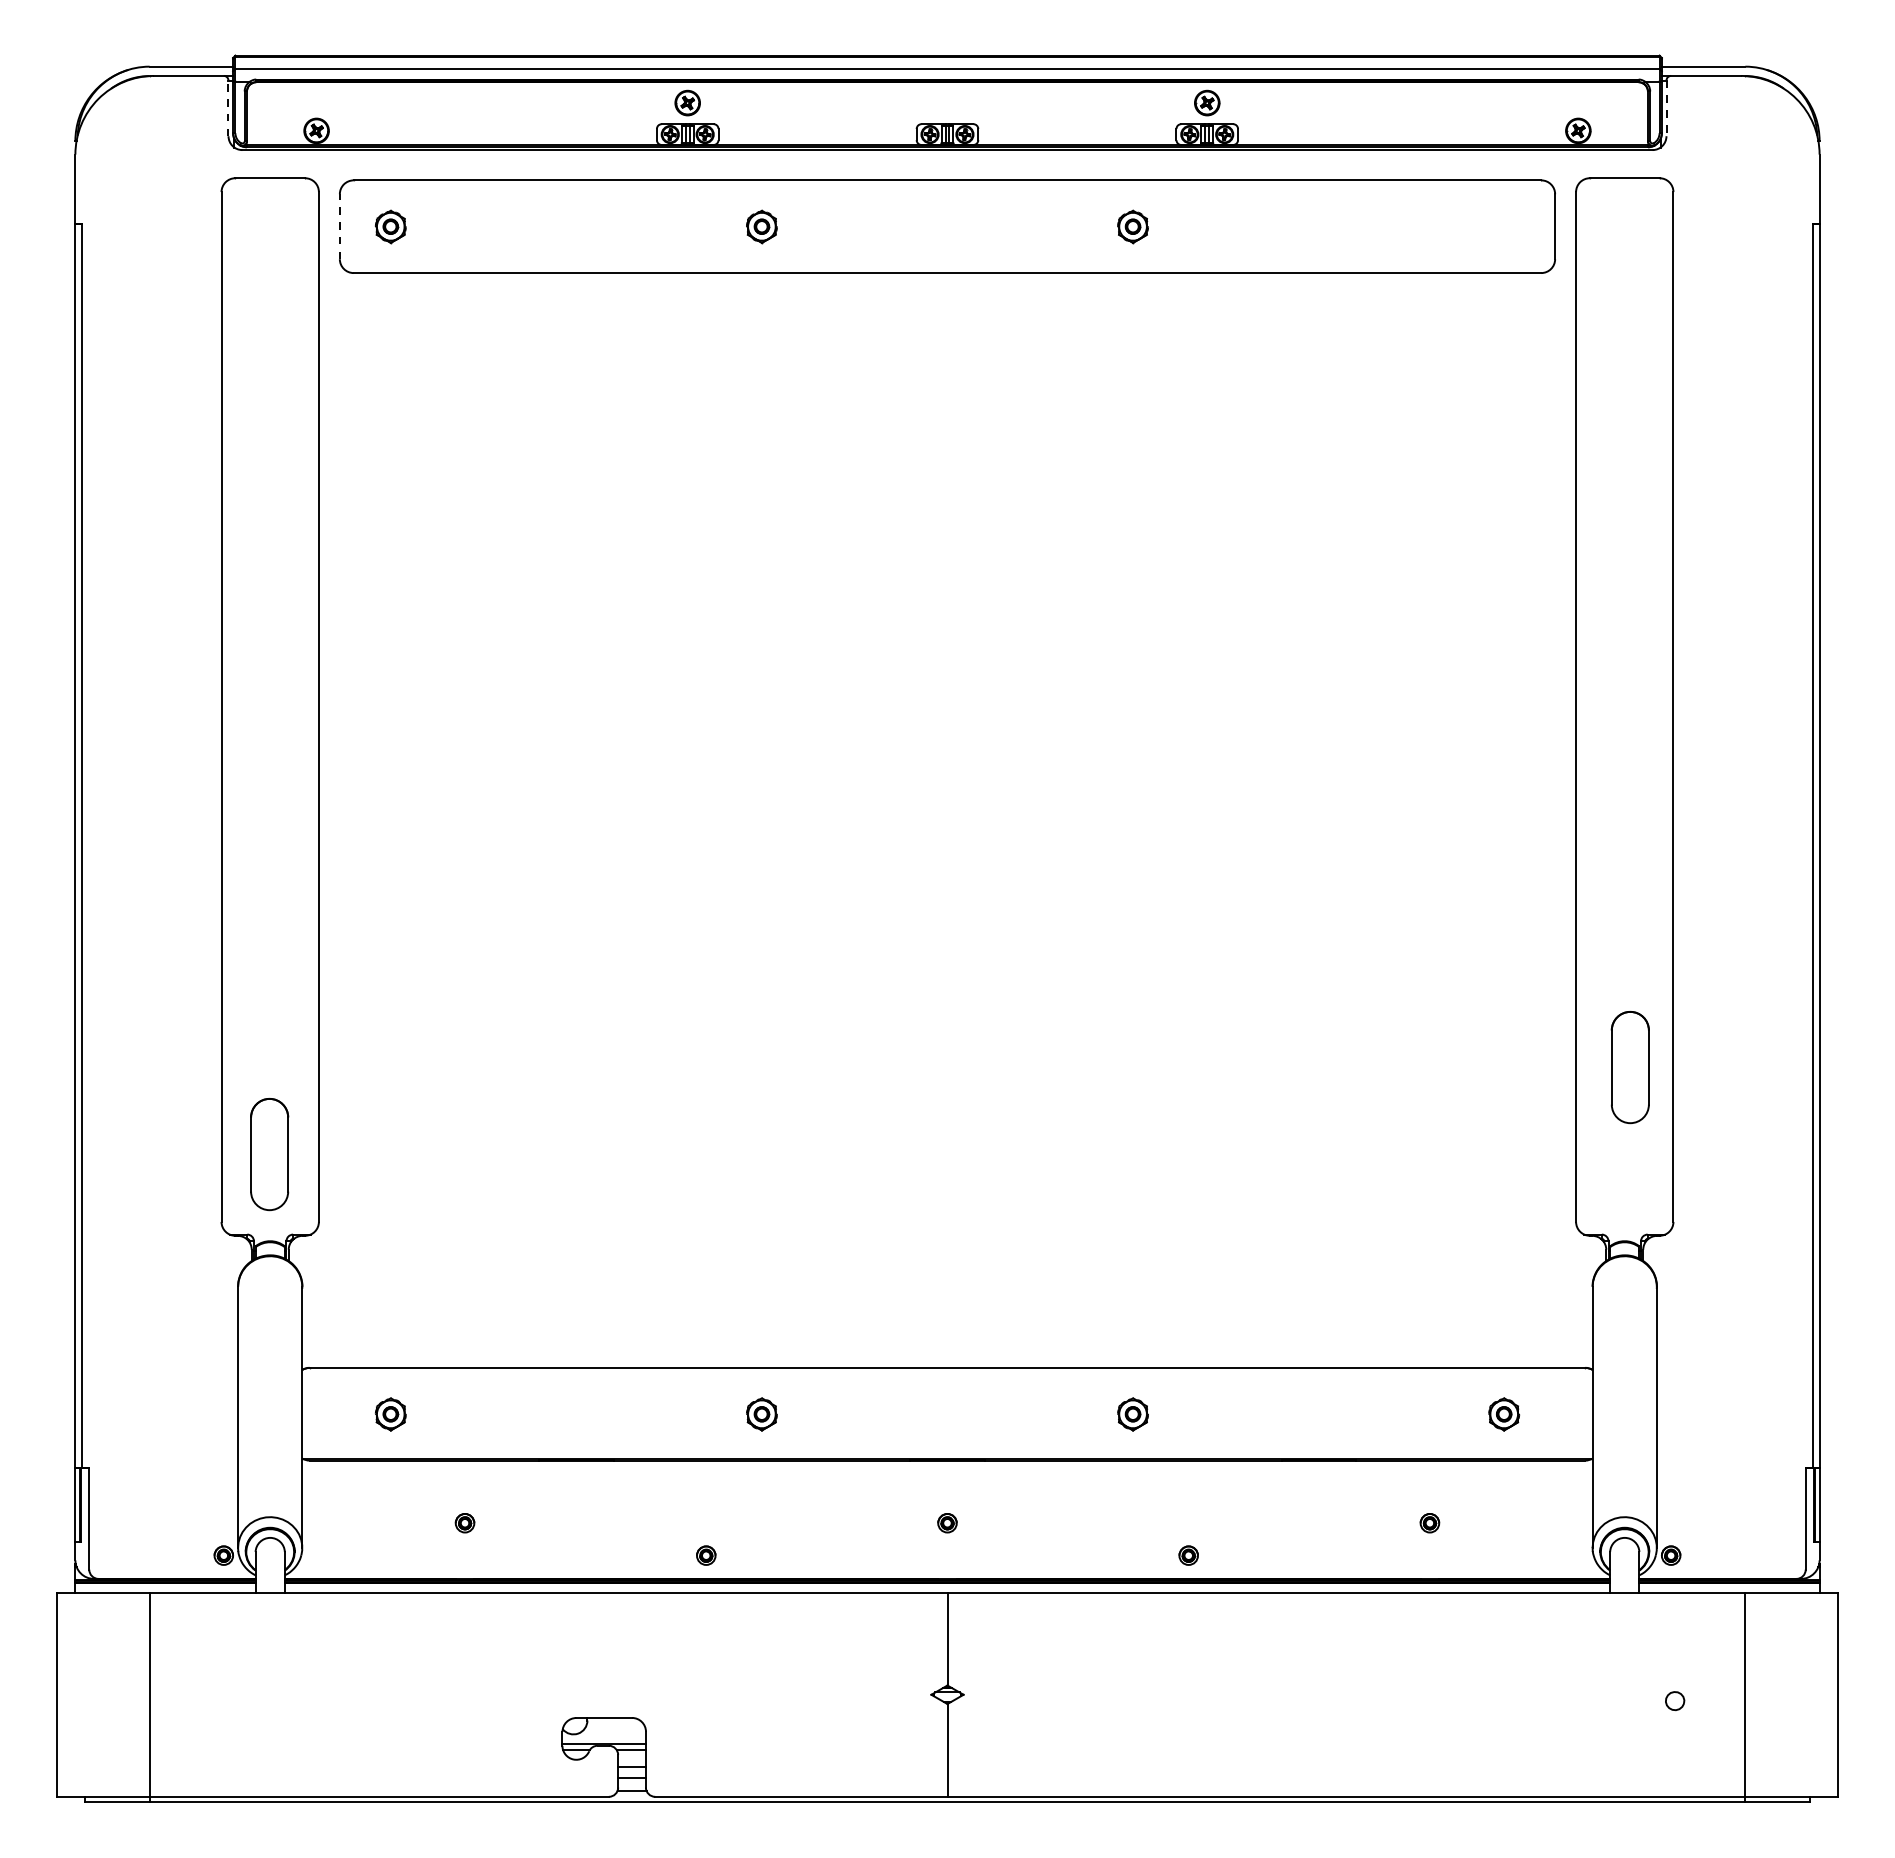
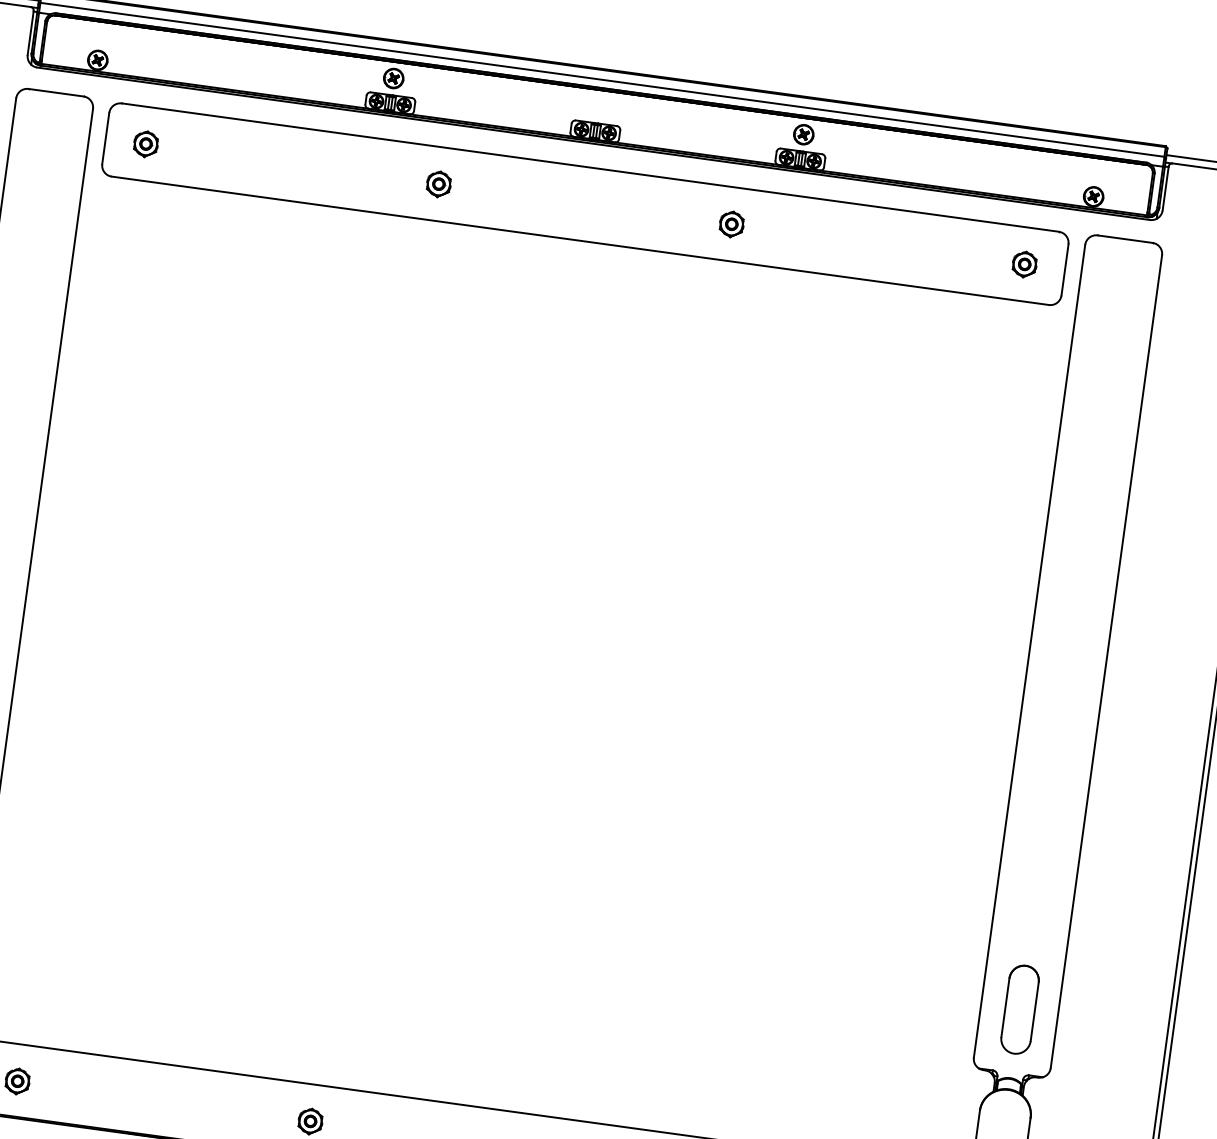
line: (228, 108) -> (30, 33), dashed -> solid
line: (1666, 108) -> (1165, 188), dashed -> solid
line: (339, 226) -> (105, 138), dashed -> solid
part: (1504, 226) -> (1025, 264), added
part: (1629, 1067) -> (1019, 1009), moved

